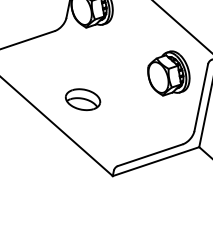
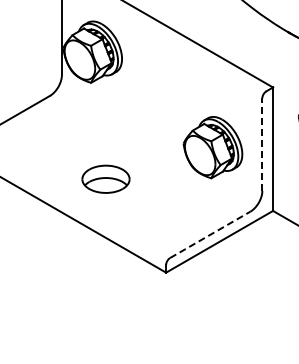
part: (168, 73) -> (212, 147), moved
line: (201, 97) -> (262, 144), solid -> dashed
line: (150, 155) -> (210, 234), solid -> dashed

